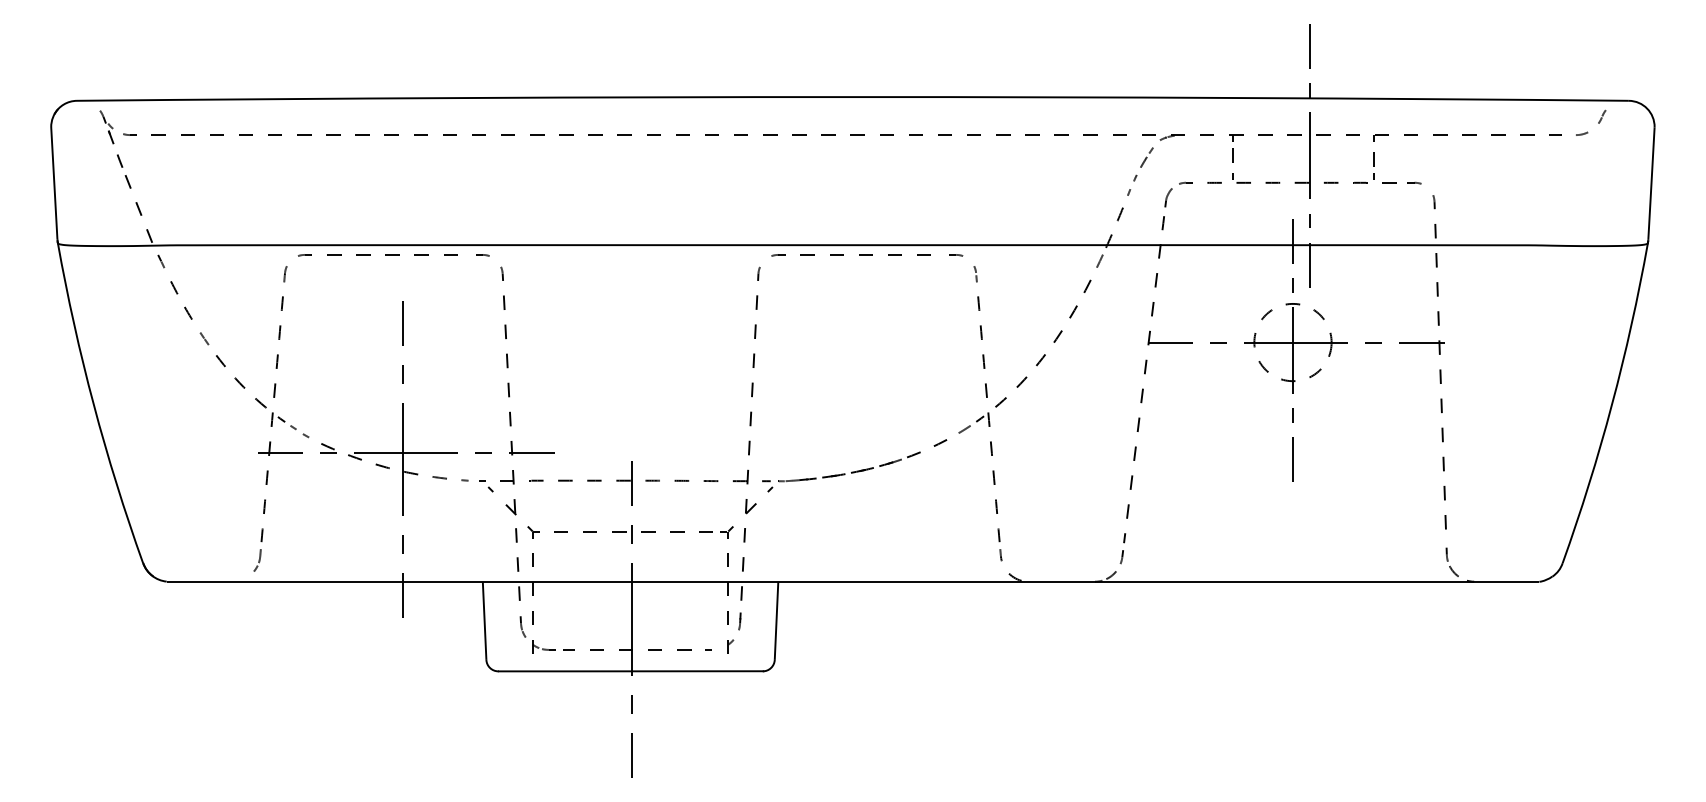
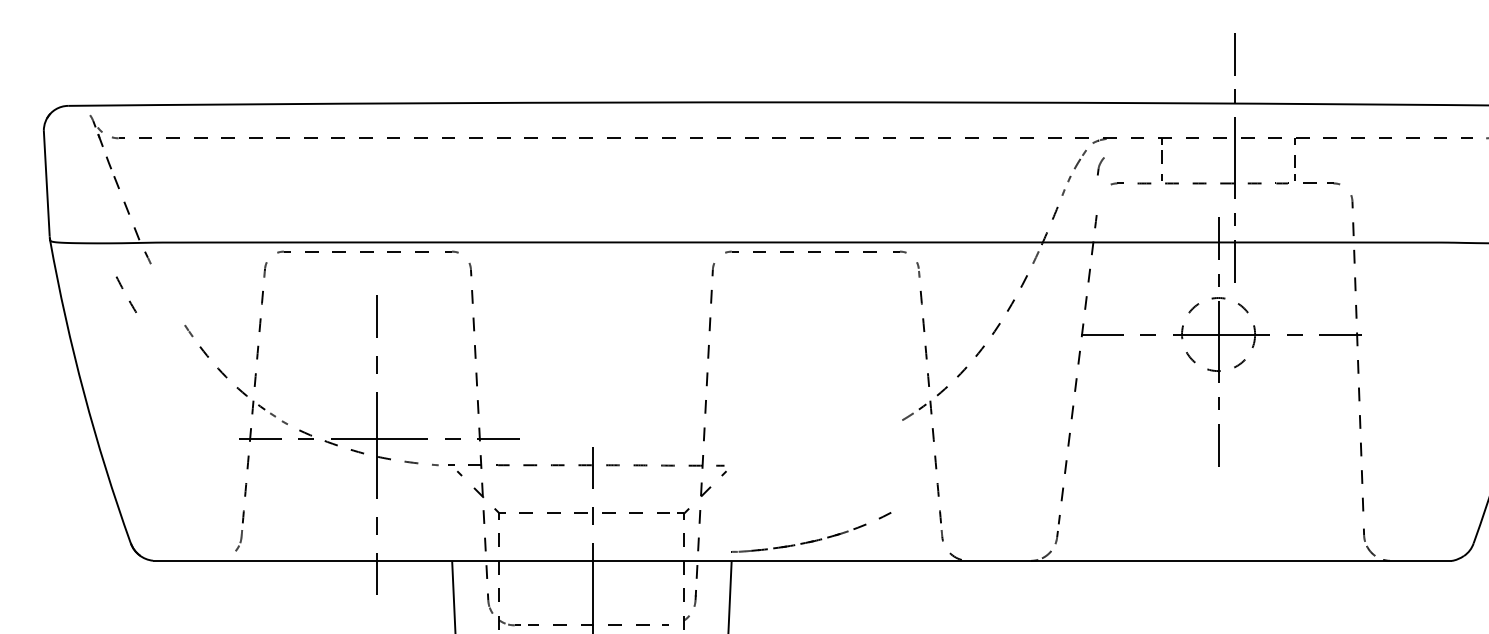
part: (1168, 197) -> (1100, 166), moved
part: (177, 294) -> (122, 289), moved
part: (866, 468) -> (815, 539), moved

